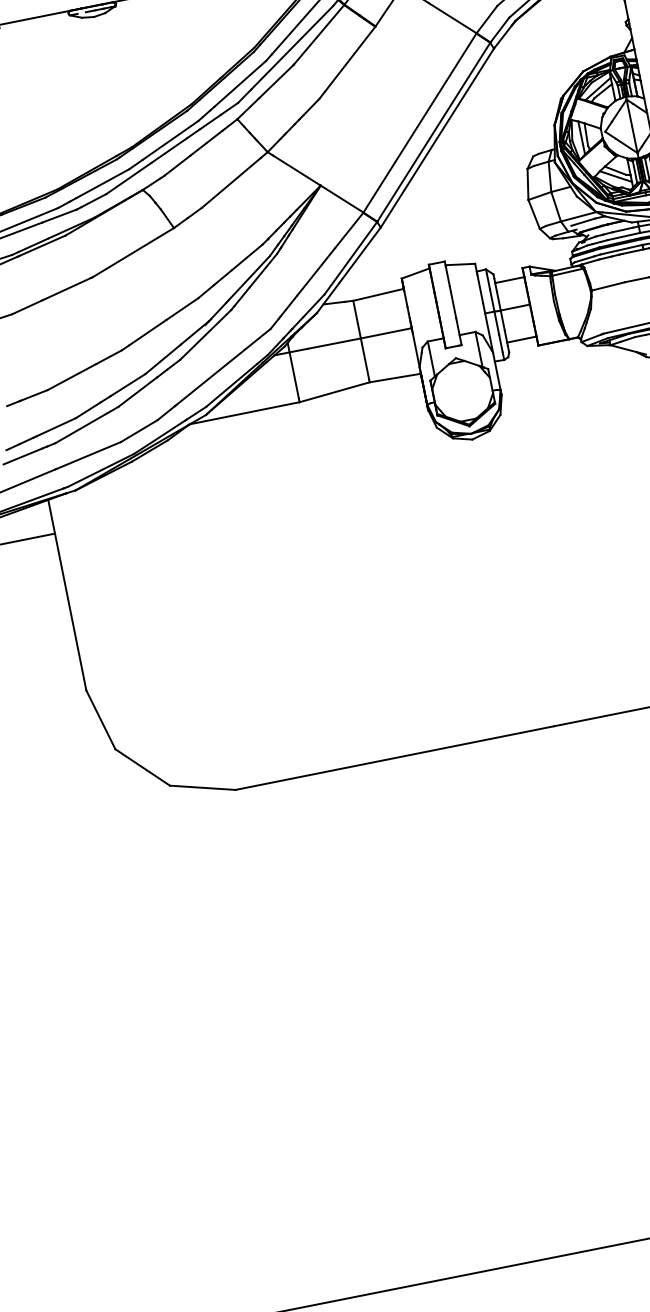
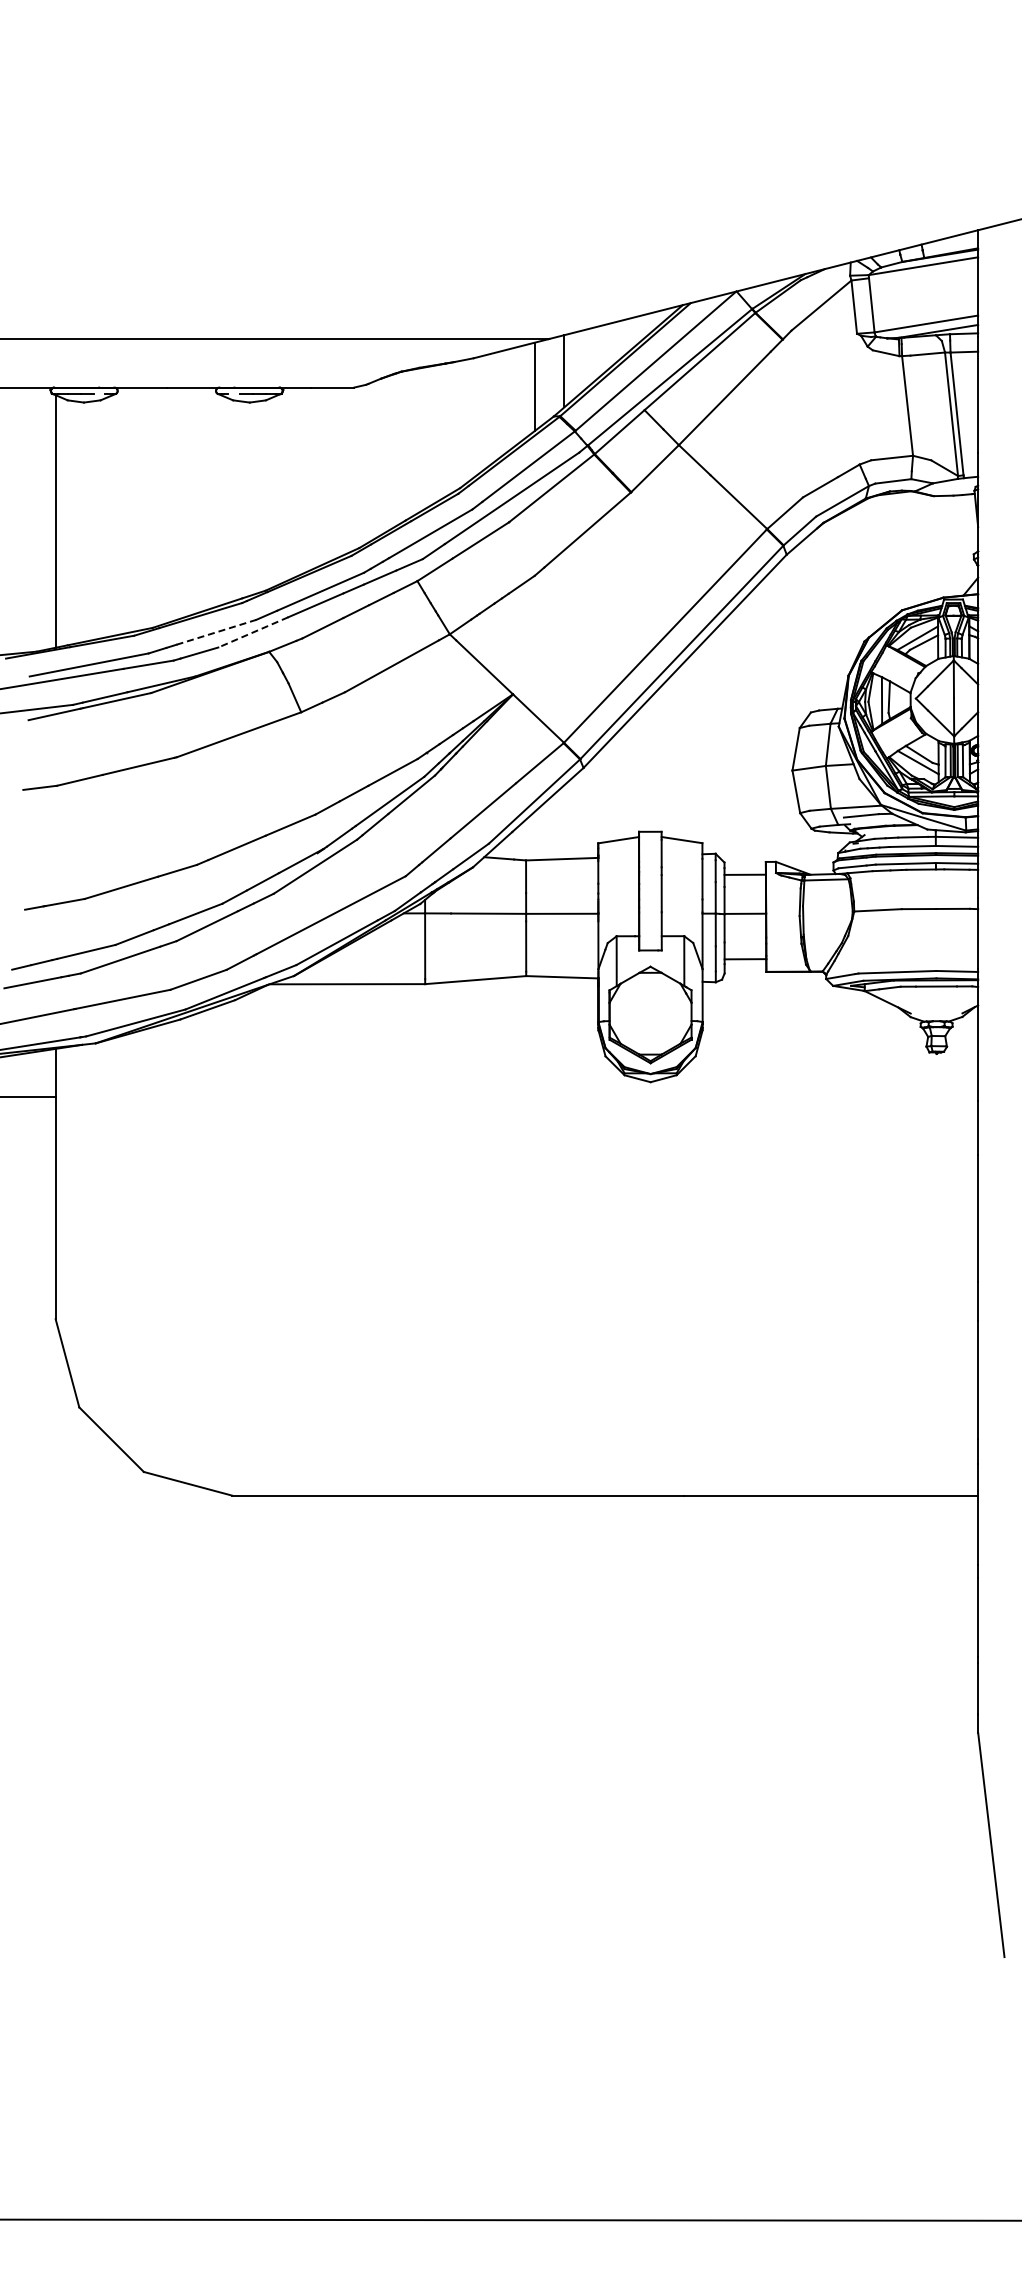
line: (128, 178) -> (252, 632), solid -> dashed
line: (102, 183) -> (216, 632), solid -> dashed

